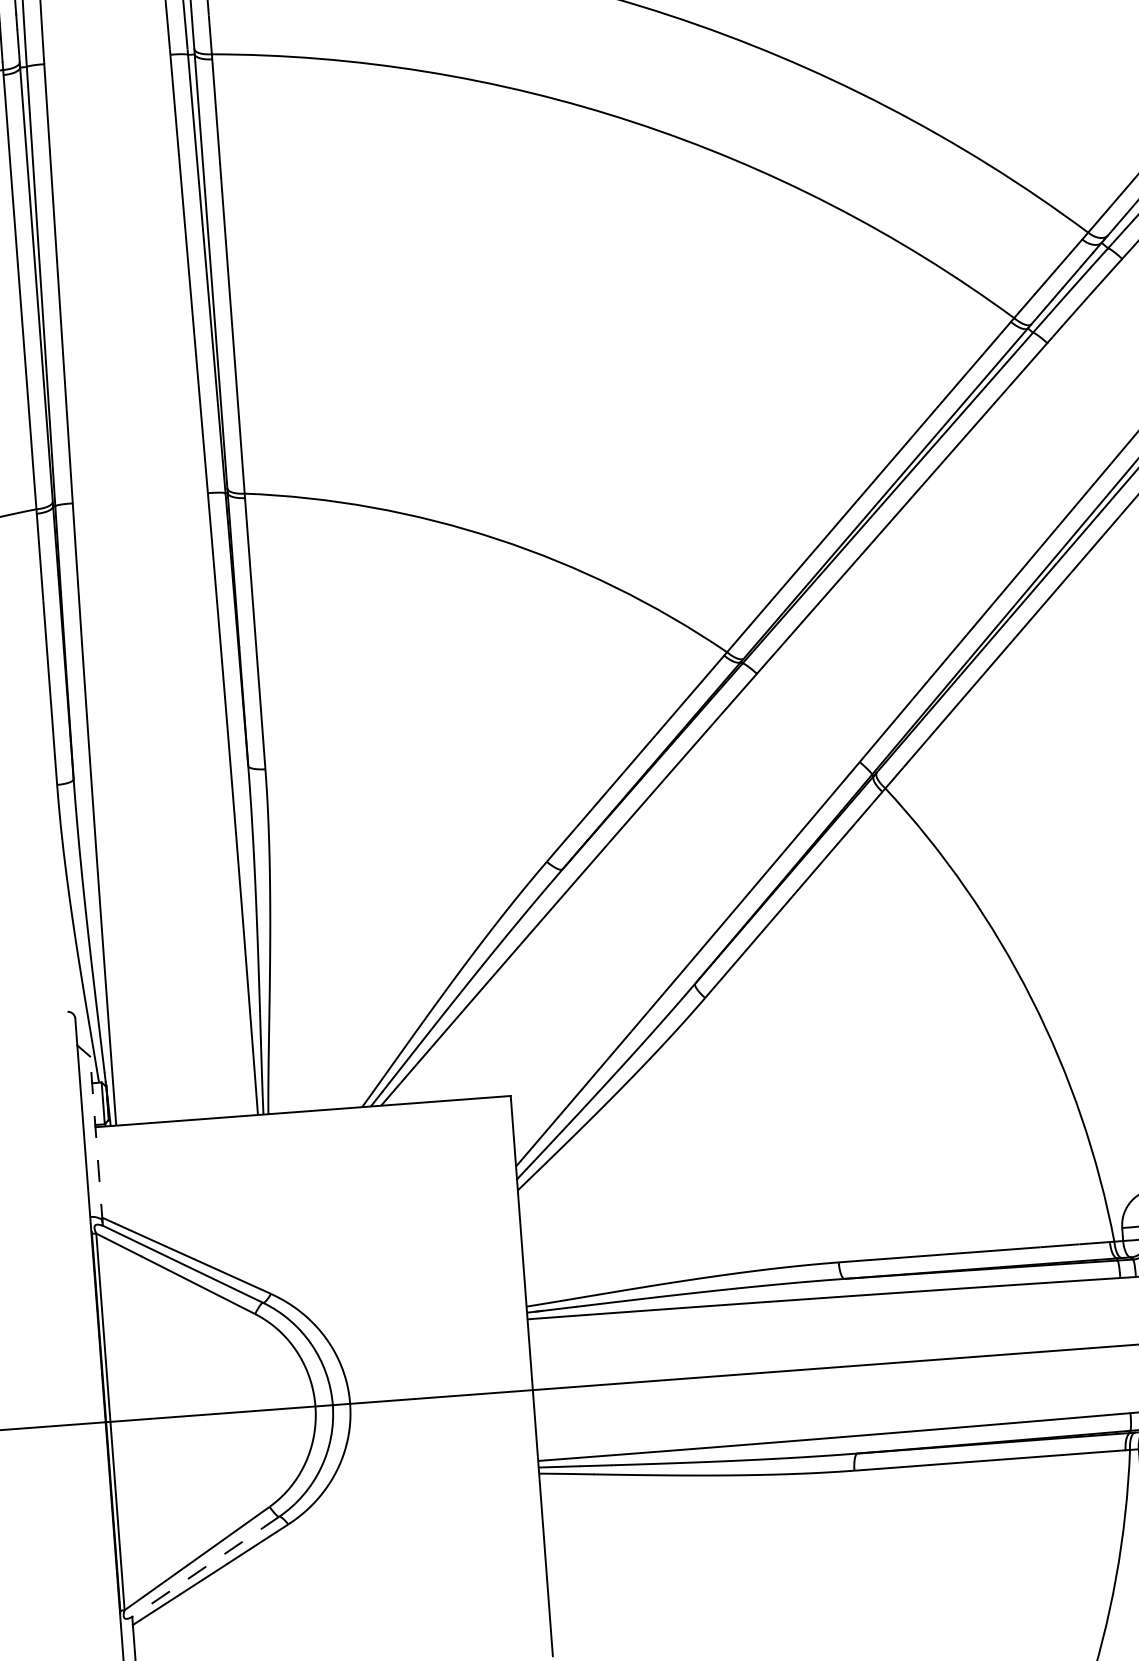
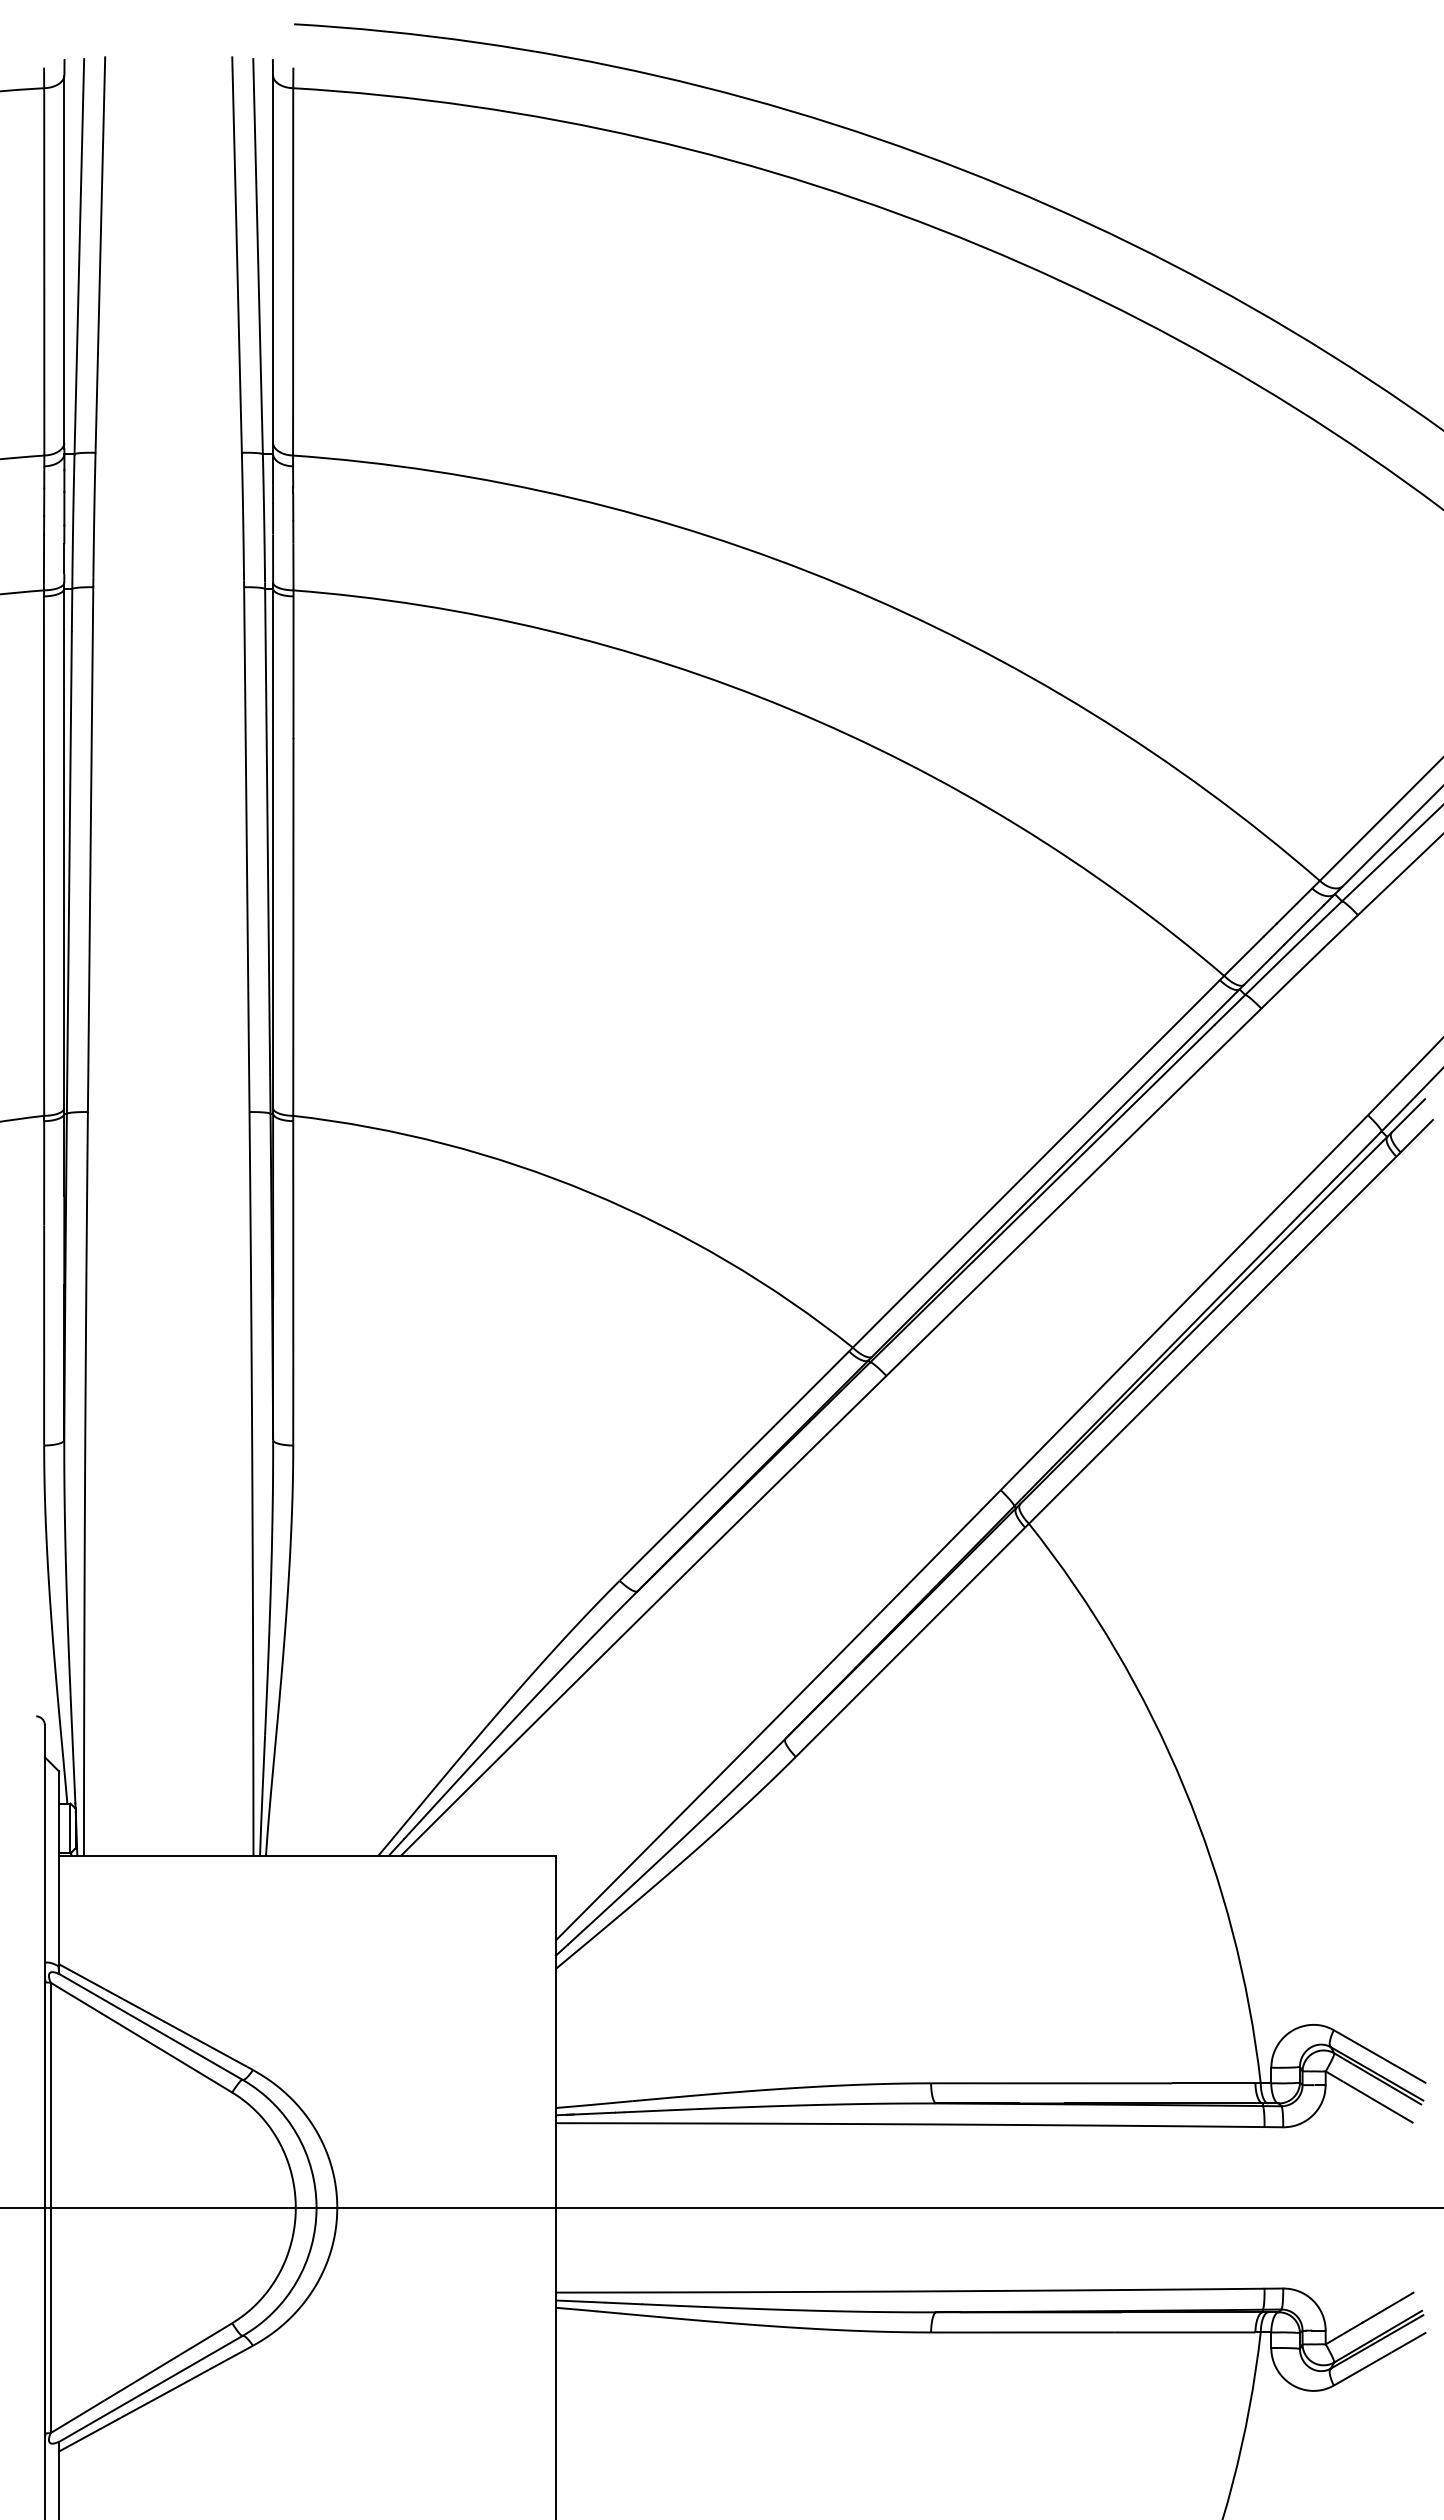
line: (96, 1140) -> (59, 1872), dashed -> solid
line: (205, 1566) -> (150, 2388), dashed -> solid

